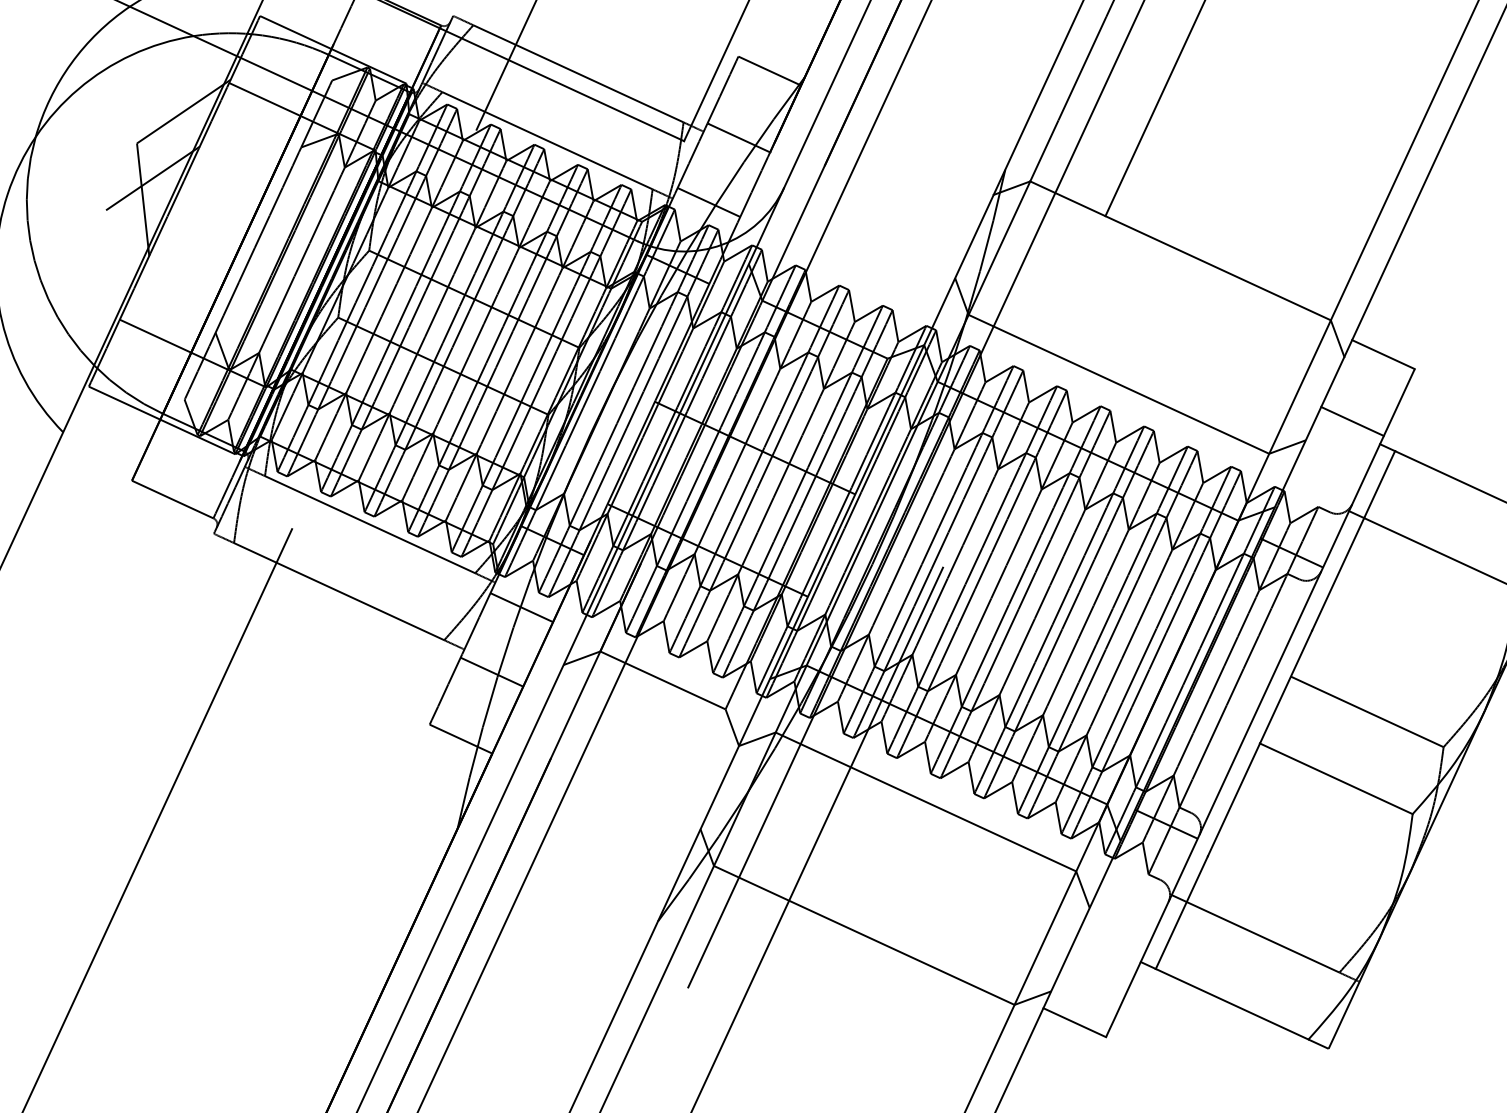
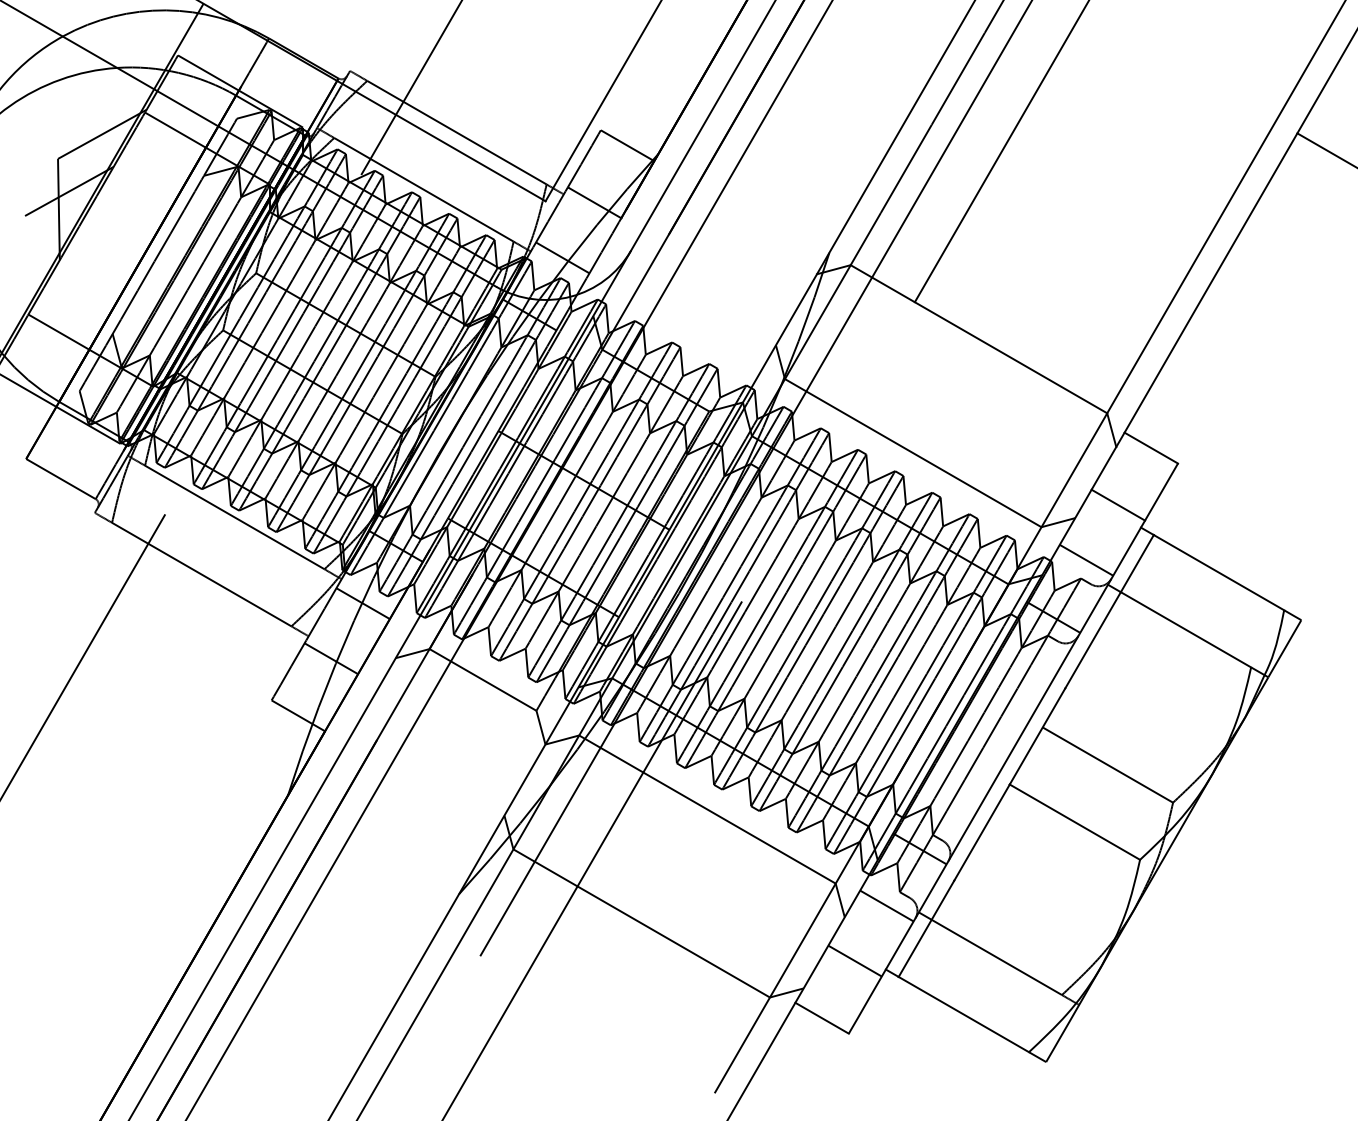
line: (1322, 485) -> (1086, 559), added
line: (1135, 890) -> (886, 905), added
line: (1104, 955) -> (854, 960), added

